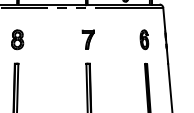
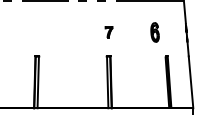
part: (16, 39) -> (37, 32), removed
part: (87, 39) -> (108, 32), size x0.6
part: (143, 39) -> (154, 32), moved

